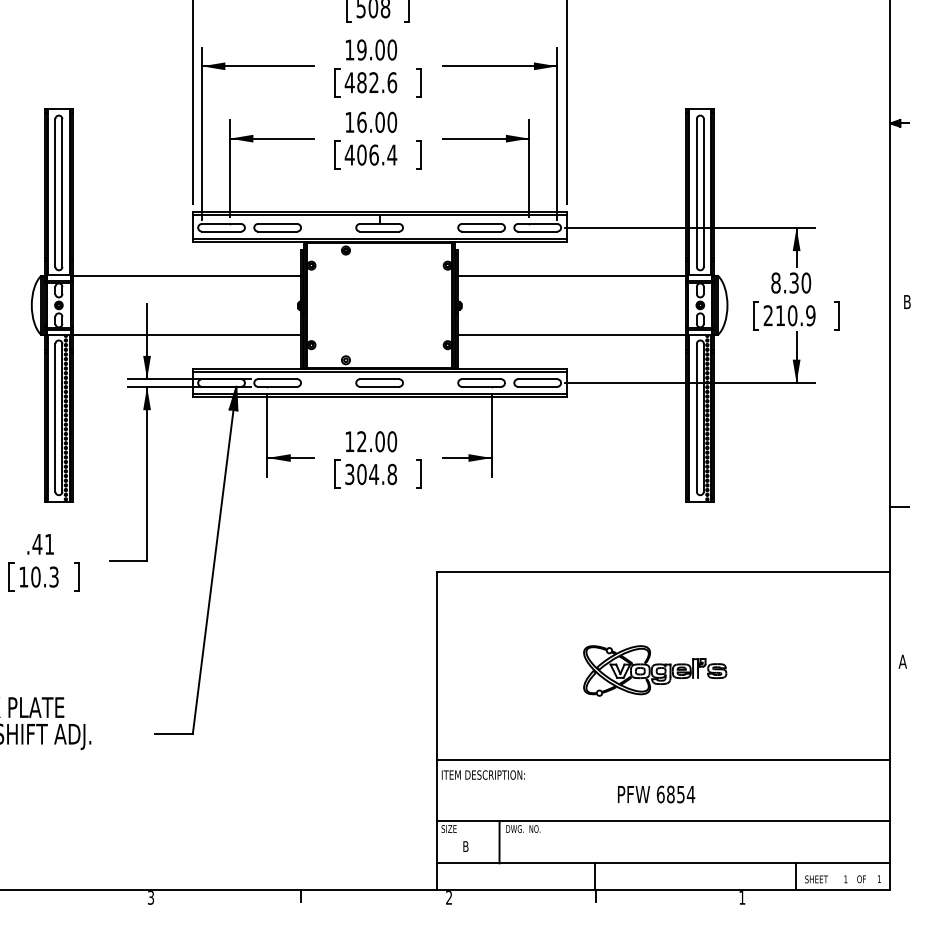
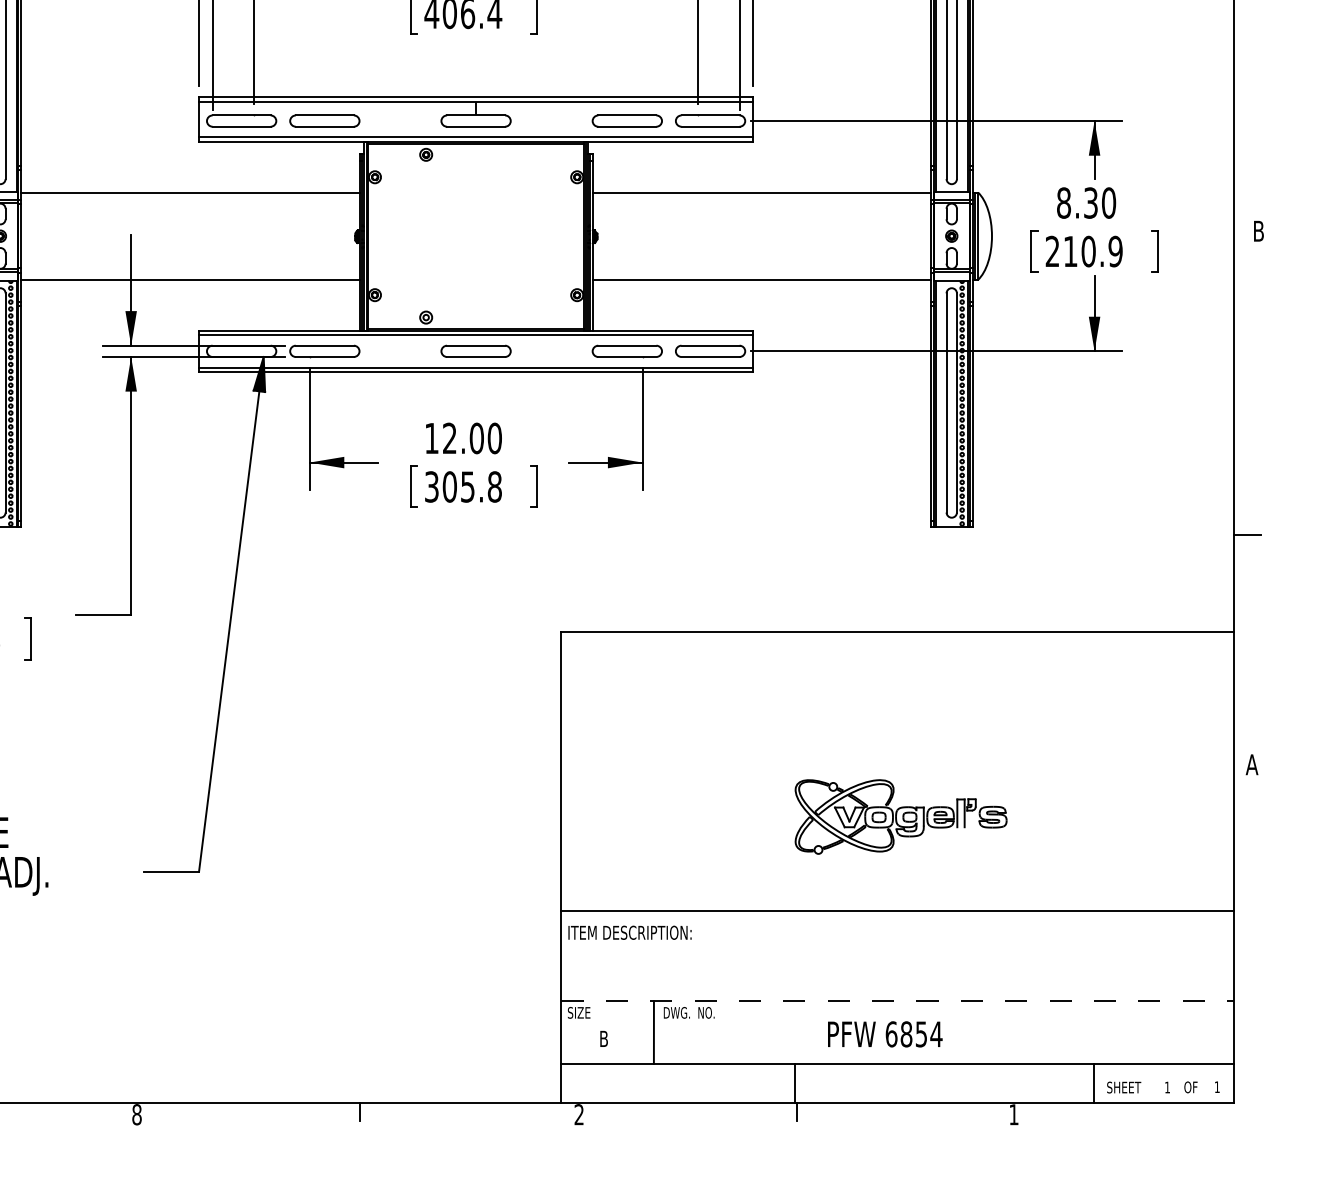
text: (374, 474) -> (468, 487), 304.8 -> 305.8
part: (655, 670) -> (901, 816), moved
text: (656, 794) -> (885, 1034), moved
line: (663, 821) -> (897, 1001), solid -> dashed
text: (150, 897) -> (136, 1114), 3 -> 8

